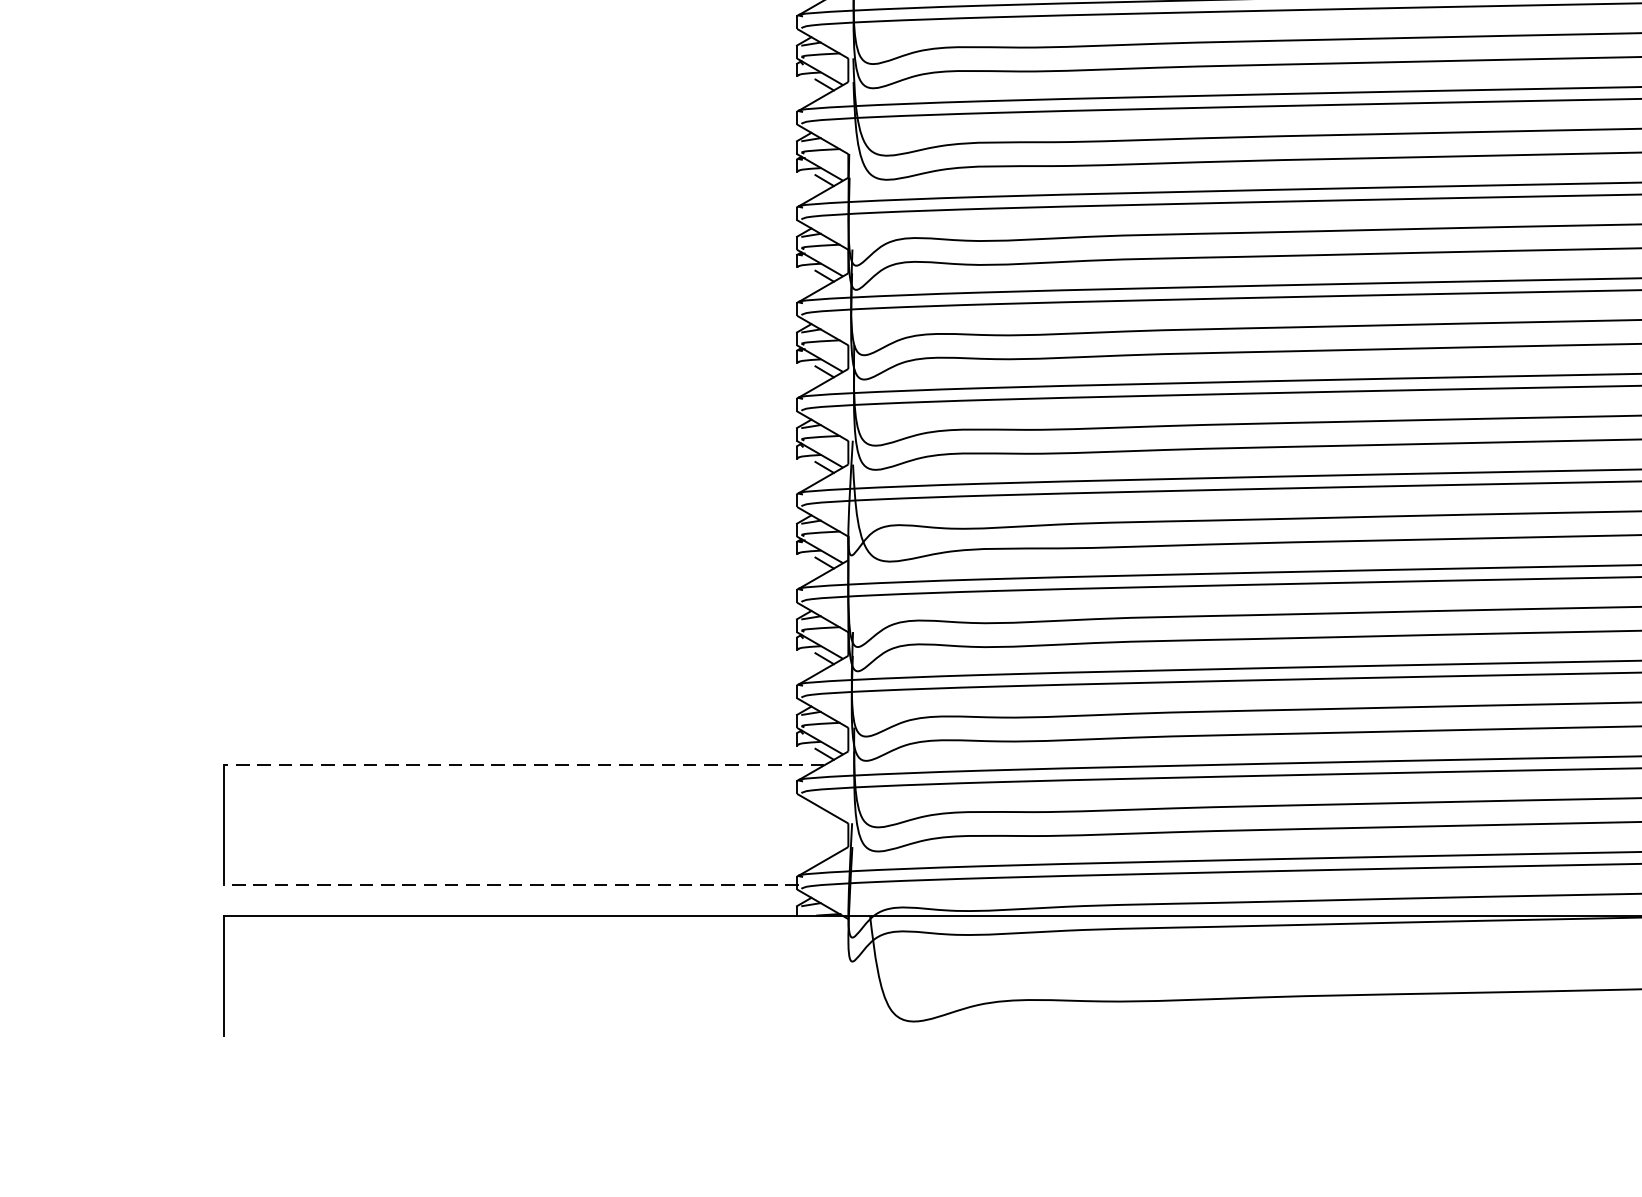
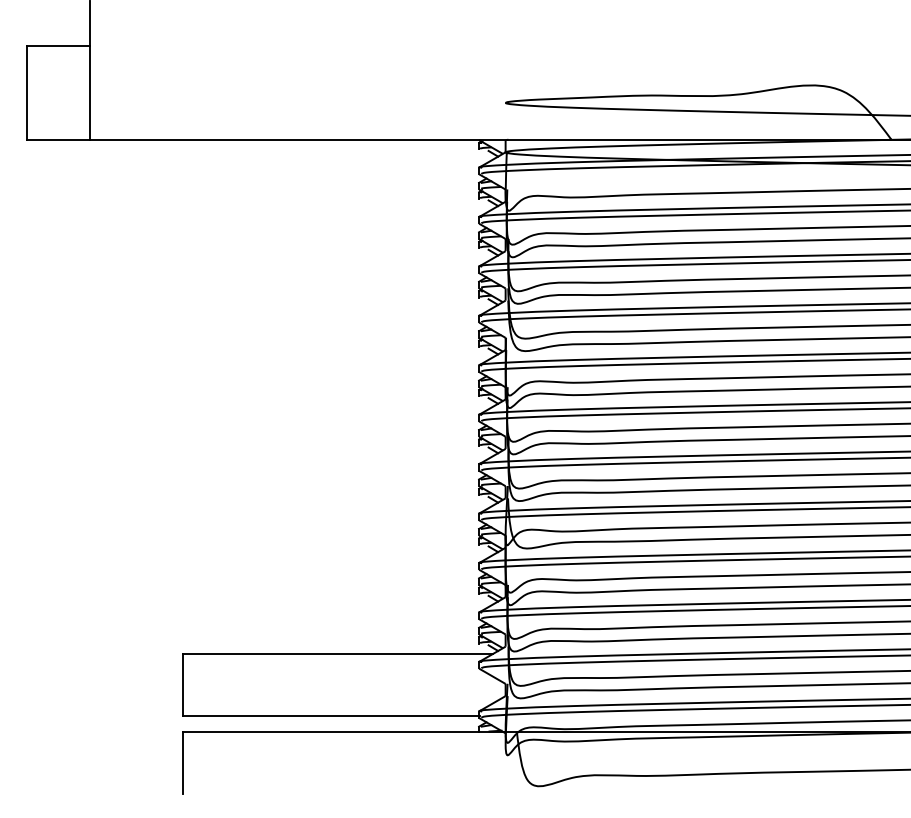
line: (523, 764) -> (337, 653), dashed -> solid
line: (511, 884) -> (331, 715), dashed -> solid

